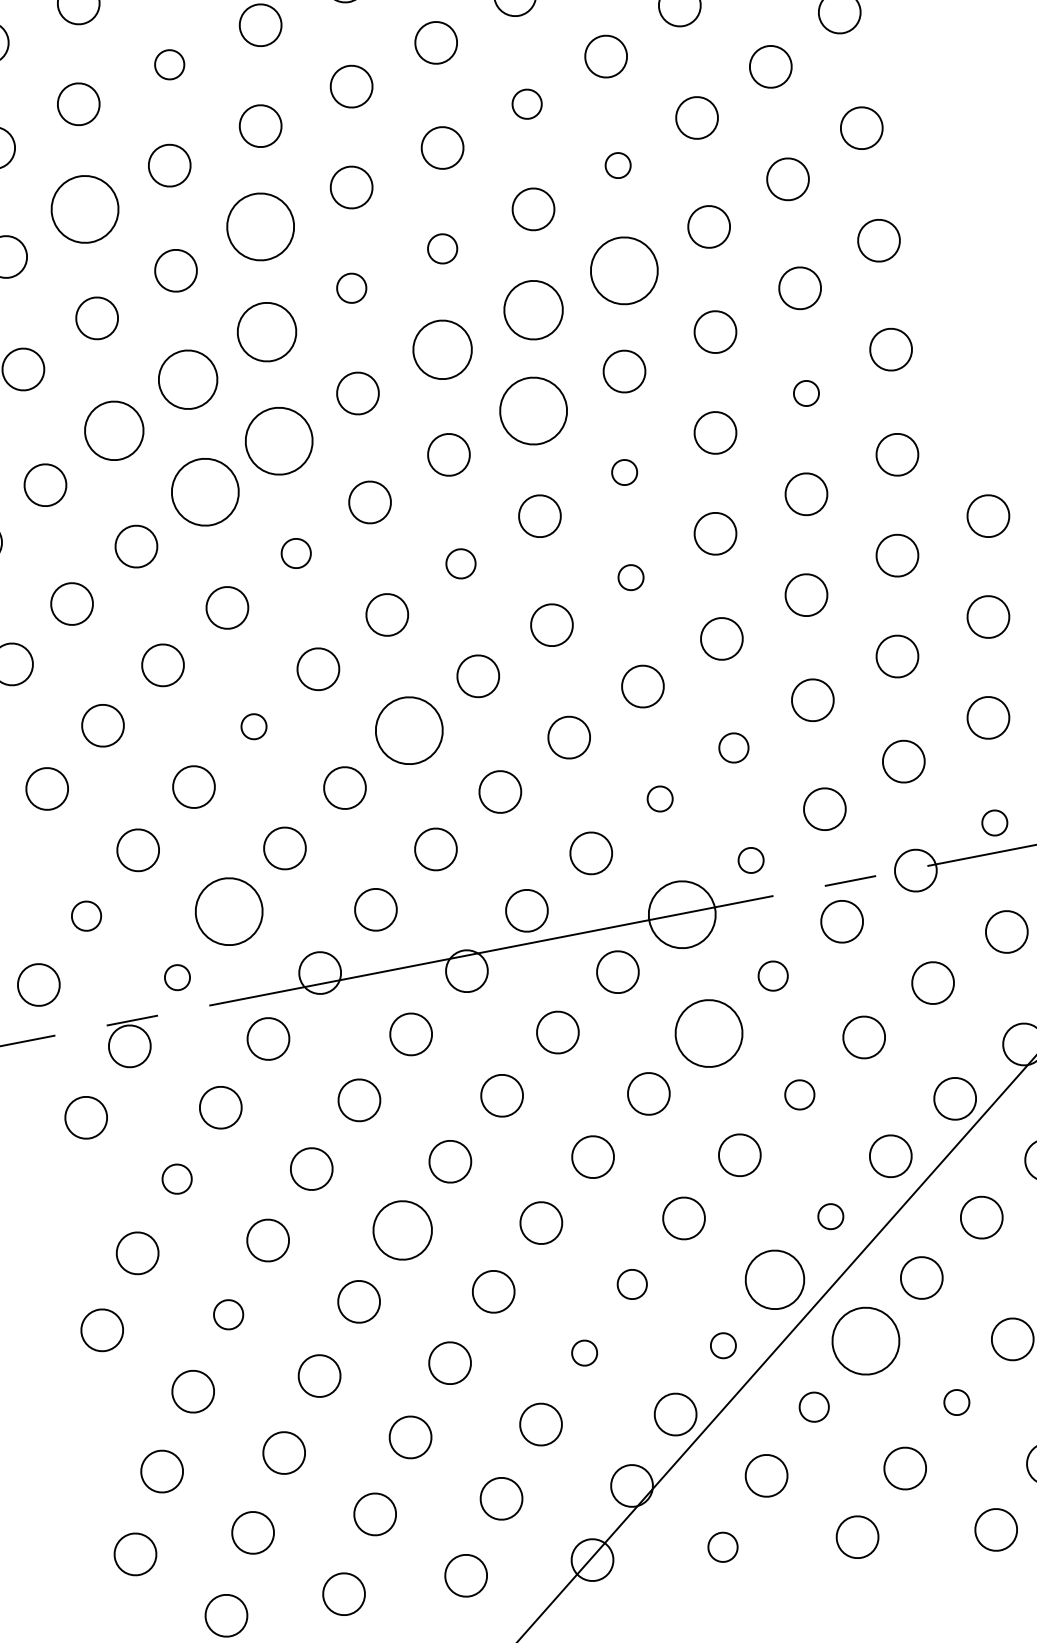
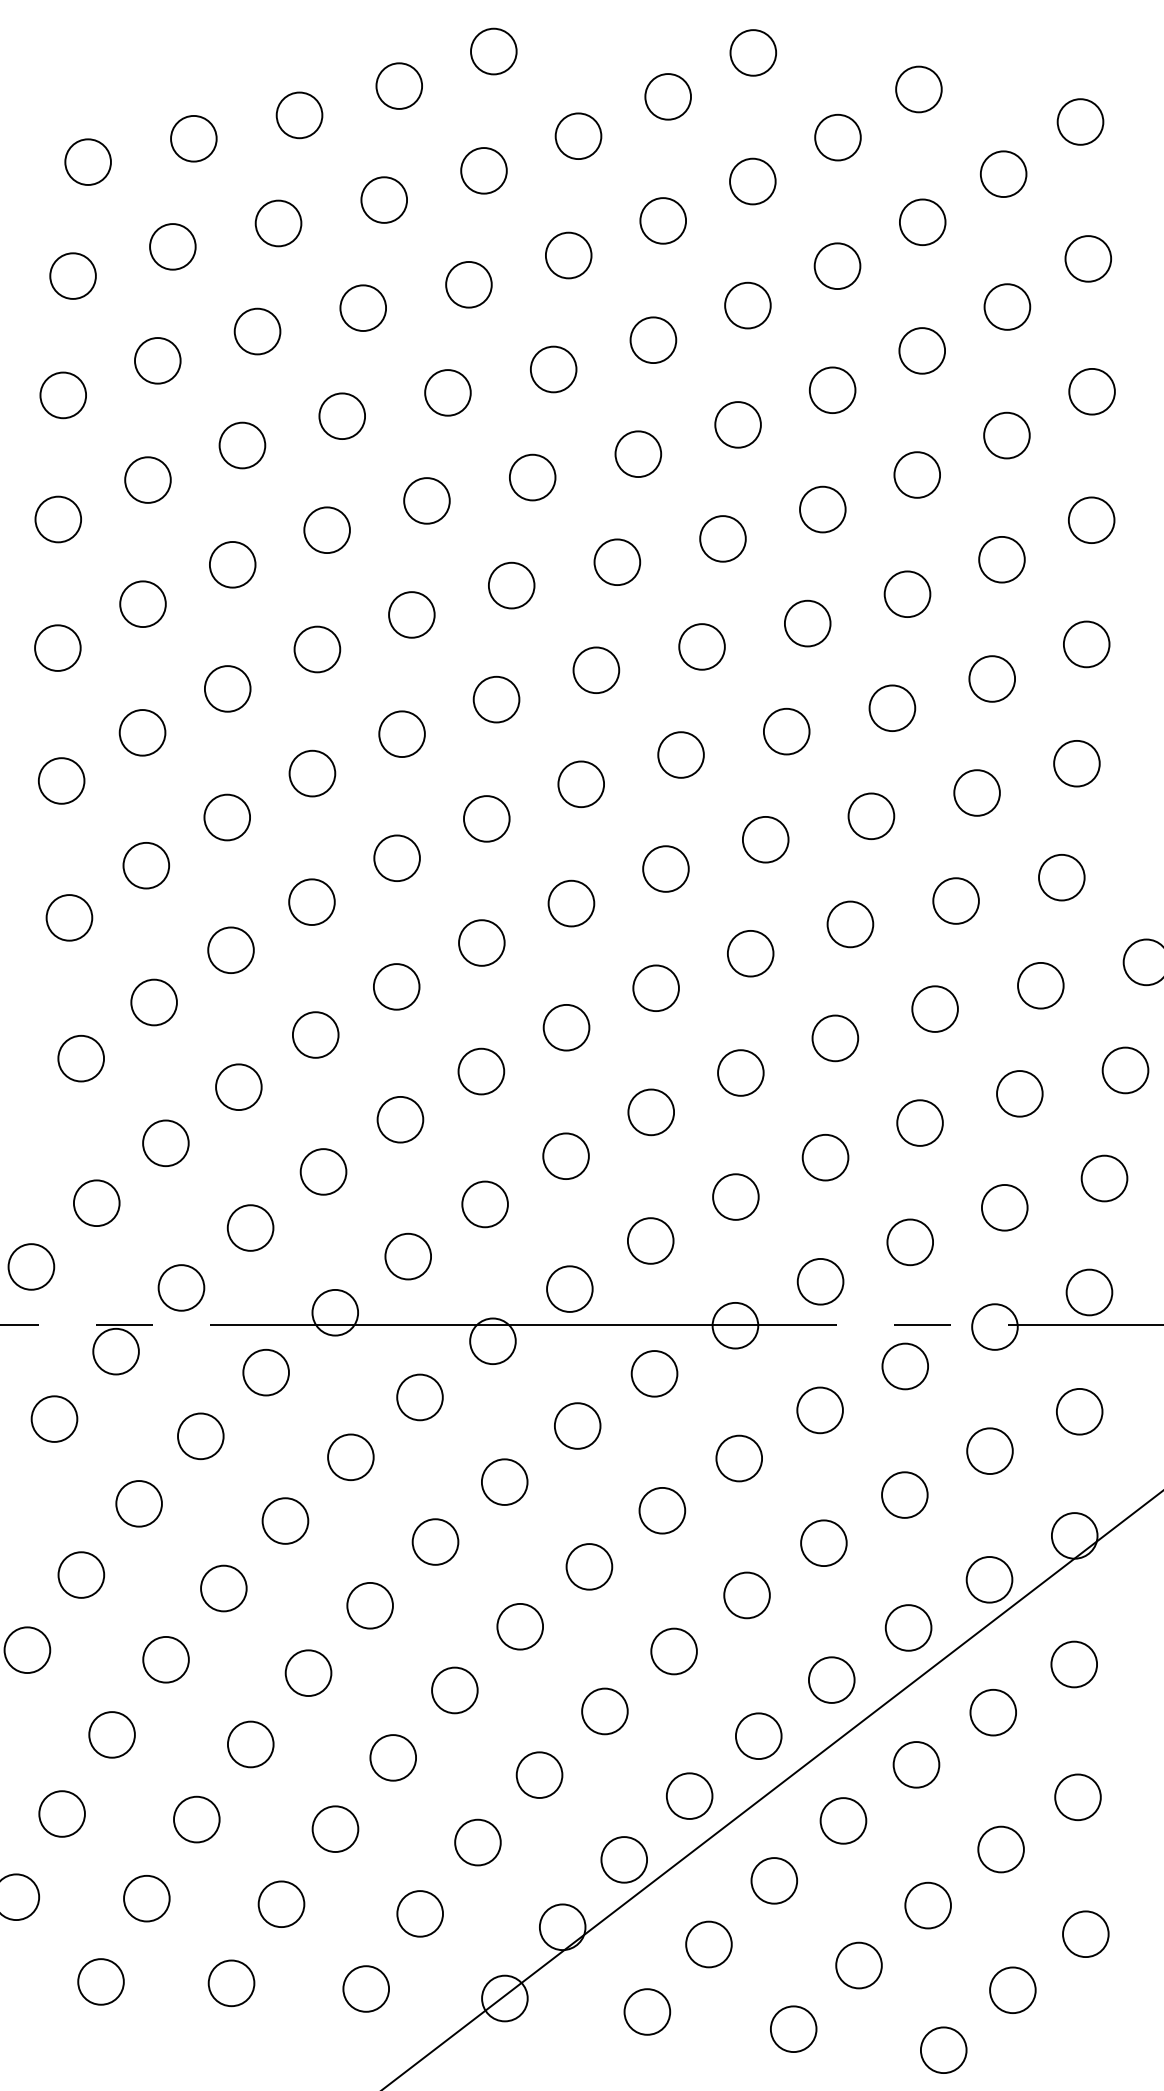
circle: (169, 65) -> (363, 308), size x1.43
circle: (526, 103) -> (737, 424), size x1.43
circle: (617, 165) -> (822, 509), size x1.67
circle: (85, 209) -> (242, 445), size x0.62
circle: (260, 226) -> (426, 500), size x0.62
circle: (442, 249) -> (617, 562), size x1.43
circle: (624, 270) -> (807, 623), size x0.62
circle: (351, 288) -> (511, 585), size x1.43
circle: (533, 309) -> (701, 646), size x0.71
circle: (266, 331) -> (411, 614), size x0.71
circle: (442, 348) -> (596, 669), size x0.71
circle: (188, 379) -> (317, 649), size x0.71
circle: (805, 393) -> (976, 792), size x1.67
circle: (533, 410) -> (680, 754), size x0.62
circle: (114, 430) -> (227, 688), size x0.71
circle: (278, 440) -> (401, 733), size x0.62
circle: (624, 472) -> (765, 839), size x1.67
circle: (205, 492) -> (312, 773), size x0.62
circle: (295, 552) -> (396, 857), size x1.43
circle: (461, 563) -> (571, 903), size x1.43
circle: (630, 577) -> (750, 953), size x1.67
circle: (253, 726) -> (315, 1034), size x1.67
circle: (409, 730) -> (481, 1071), size x0.62
circle: (733, 747) -> (825, 1157), size x1.43
circle: (659, 798) -> (735, 1196), size x1.67
circle: (994, 823) -> (1089, 1292), size x1.67
circle: (751, 860) -> (820, 1281), size x1.67
circle: (228, 911) -> (250, 1227), size x0.62
circle: (682, 914) -> (735, 1325), size x0.62
circle: (86, 915) -> (96, 1202), size x1.43
circle: (772, 976) -> (819, 1410), size x1.43
circle: (177, 977) -> (181, 1287), size x1.67
circle: (708, 1033) -> (738, 1458), size x0.62
circle: (799, 1095) -> (823, 1543), size x1.43
circle: (176, 1178) -> (138, 1503), size x1.43
circle: (830, 1216) -> (831, 1679), size x1.67
circle: (402, 1230) -> (369, 1605), size x0.71
circle: (774, 1280) -> (758, 1736), size x0.71
circle: (631, 1284) -> (604, 1711), size x1.43
circle: (228, 1314) -> (165, 1659), size x1.43
circle: (865, 1340) -> (843, 1820), size x0.62
circle: (723, 1345) -> (689, 1795), size x1.67
circle: (584, 1352) -> (539, 1774), size x1.67
circle: (956, 1402) -> (927, 1905), size x1.67
circle: (814, 1406) -> (774, 1880), size x1.43
circle: (723, 1546) -> (647, 2011), size x1.43

